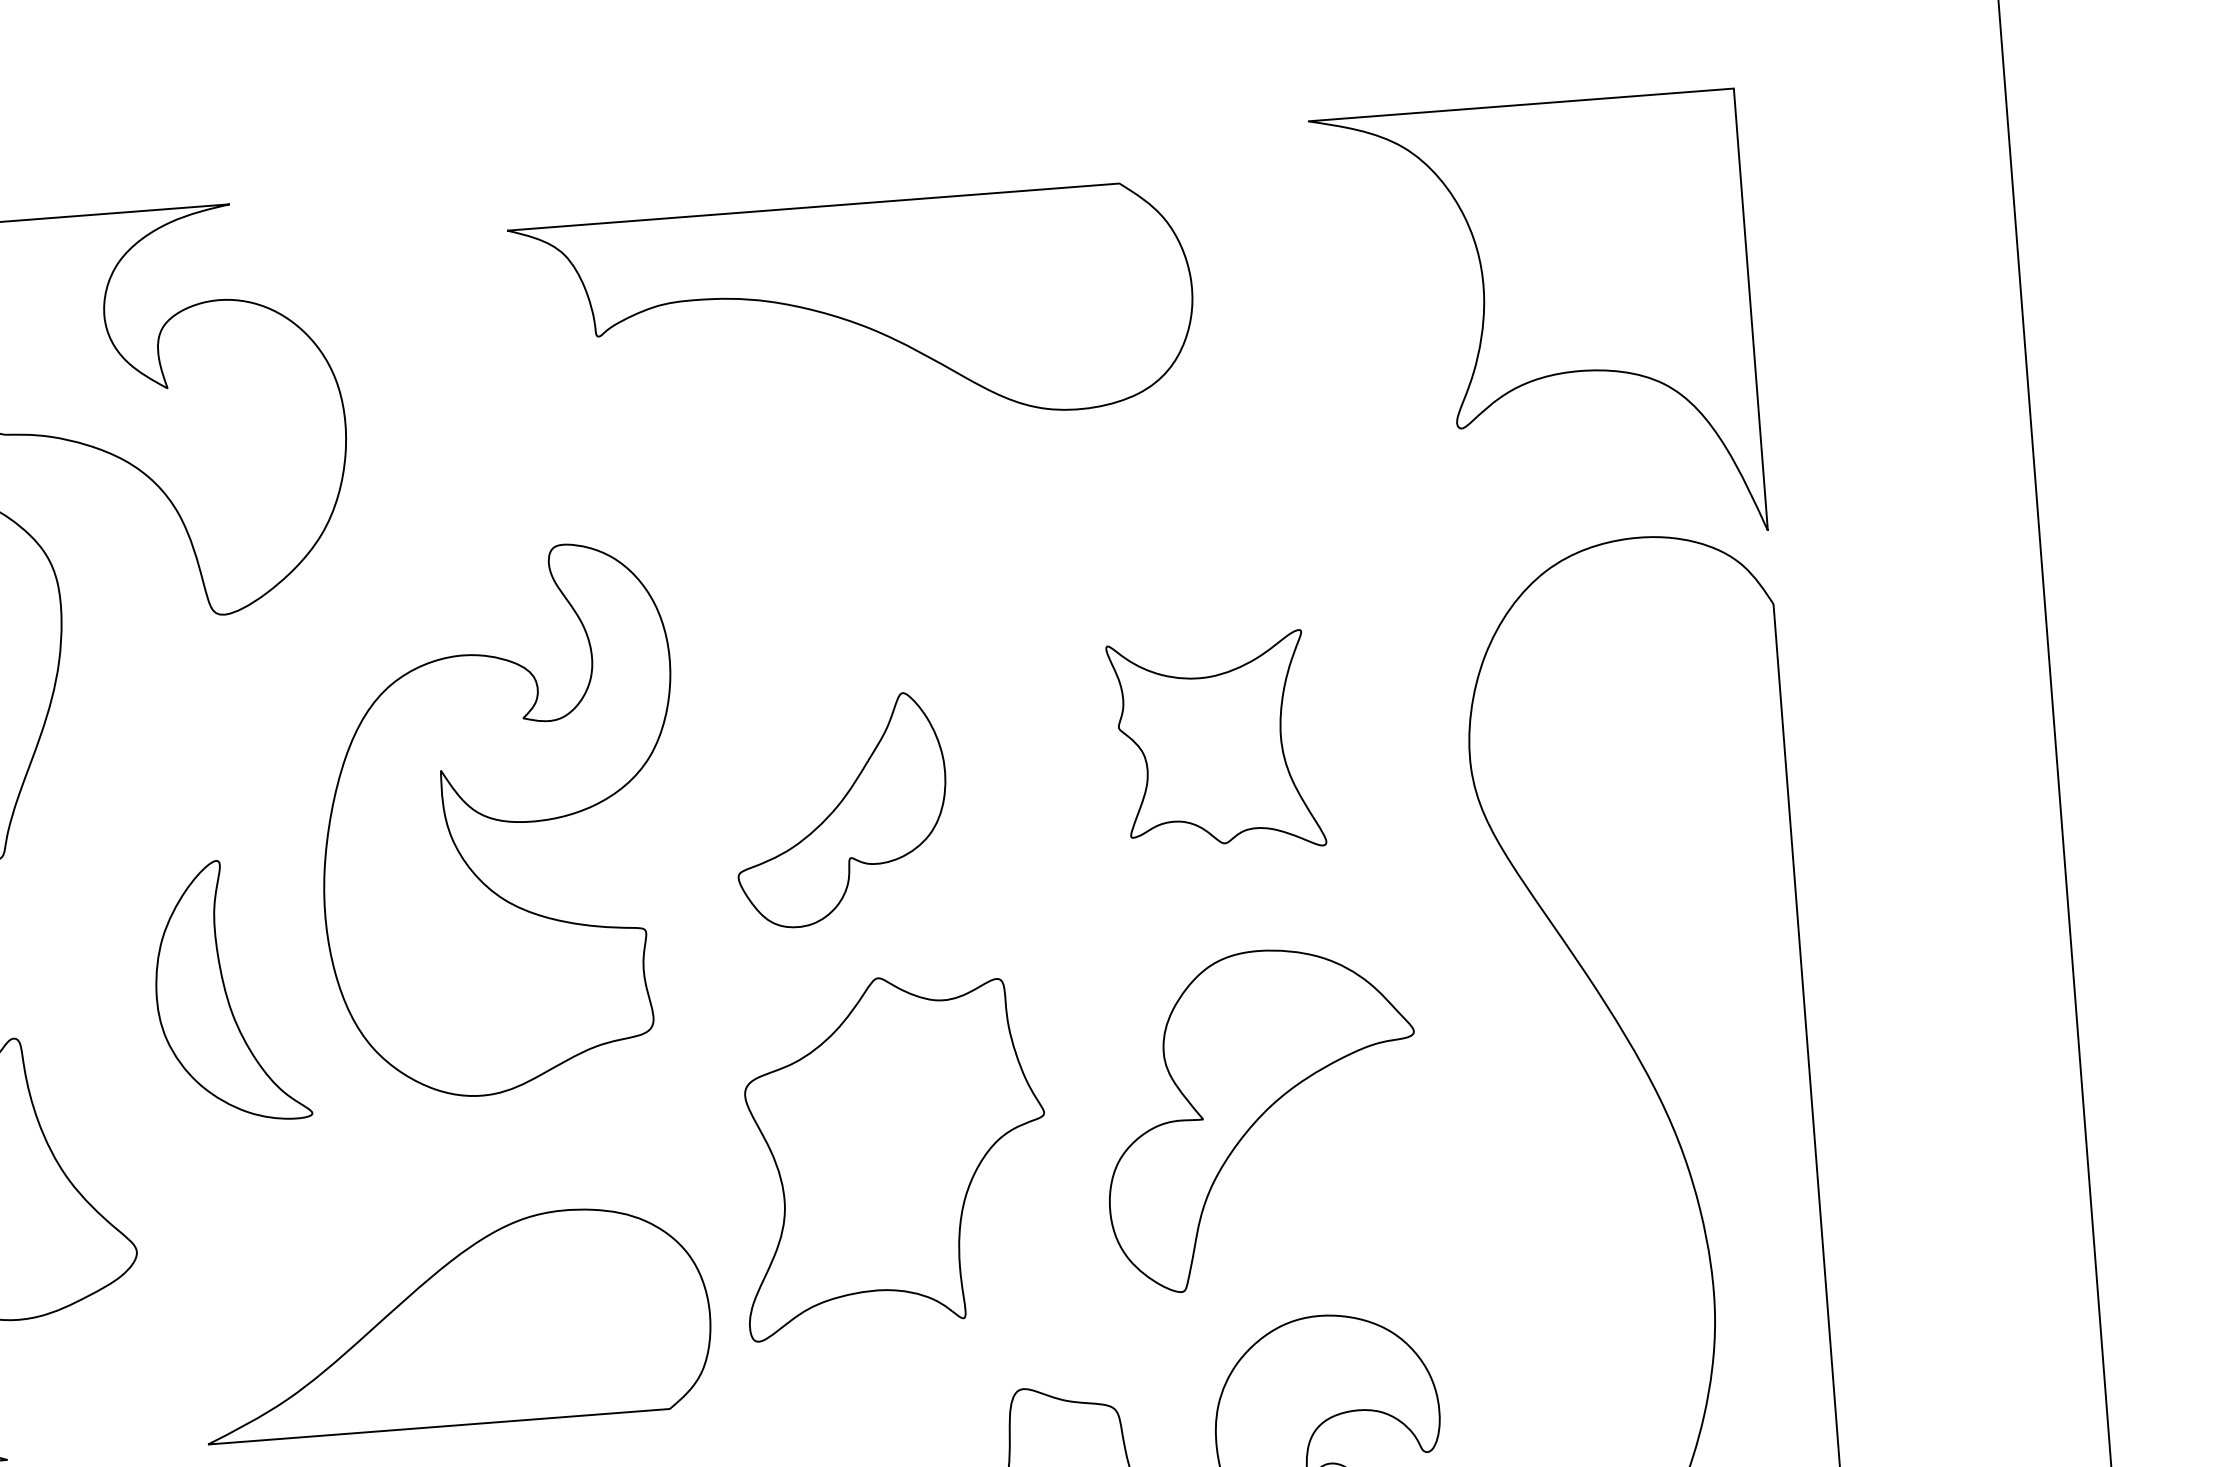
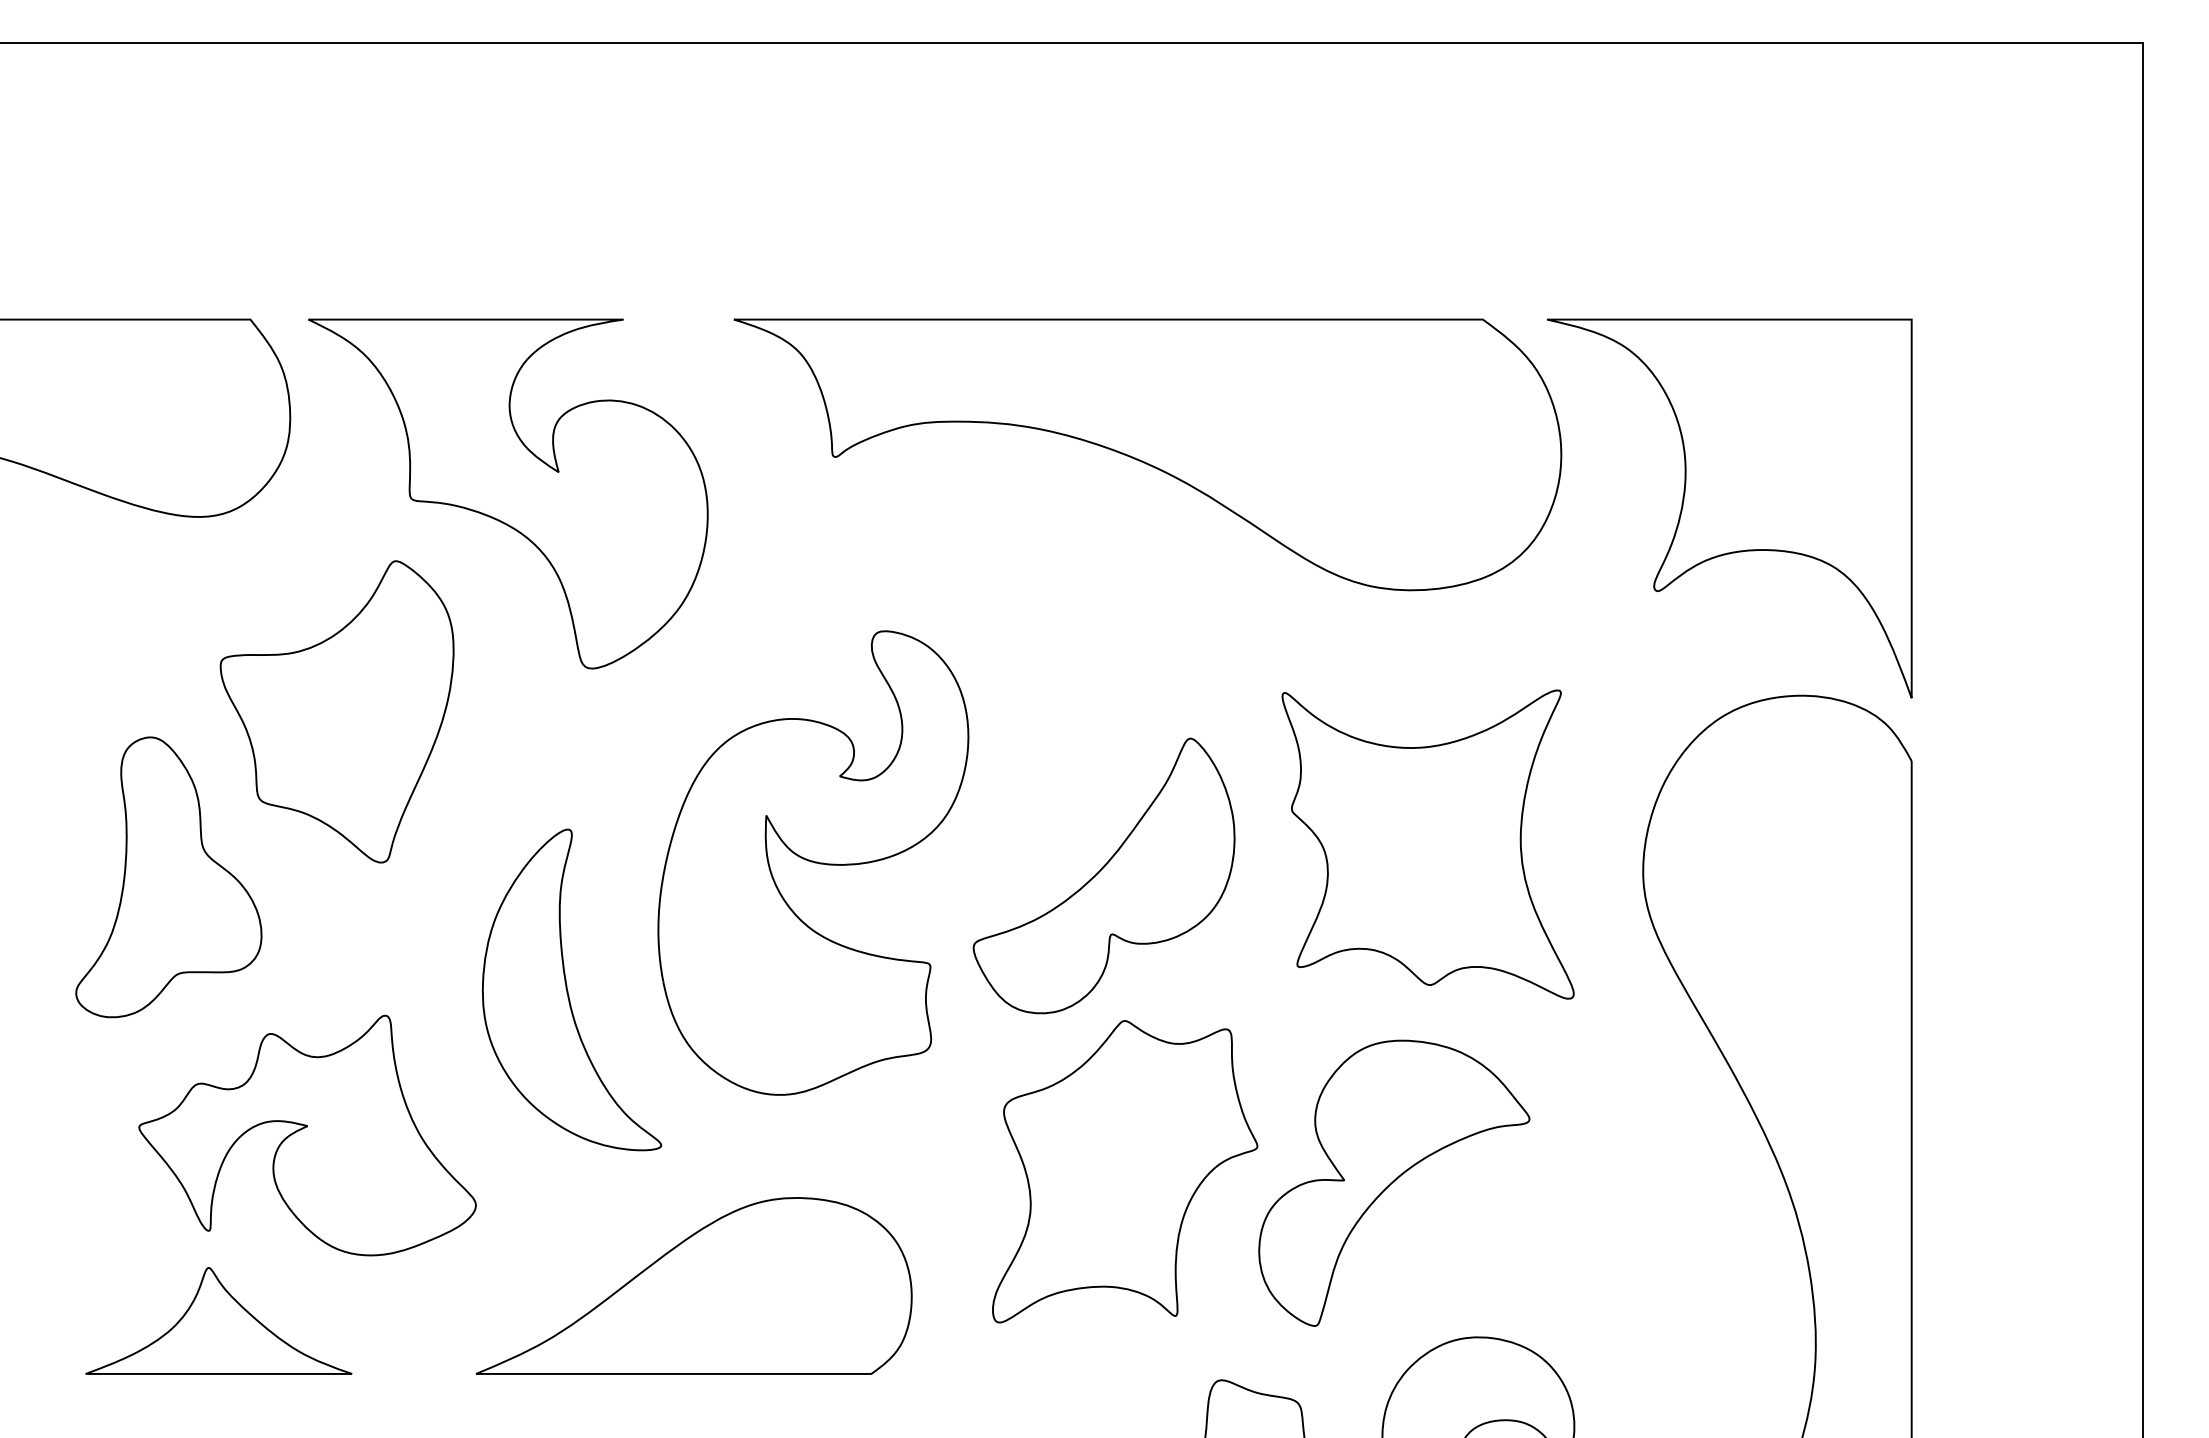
part: (853, 314) -> (1147, 454), size x1.43
part: (1215, 745) -> (1427, 844), size x1.67
part: (840, 810) -> (1103, 875), size x1.43
part: (229, 991) -> (571, 989), size x1.43
part: (1261, 1117) -> (1394, 1182), moved
part: (454, 1321) -> (693, 1285), moved

